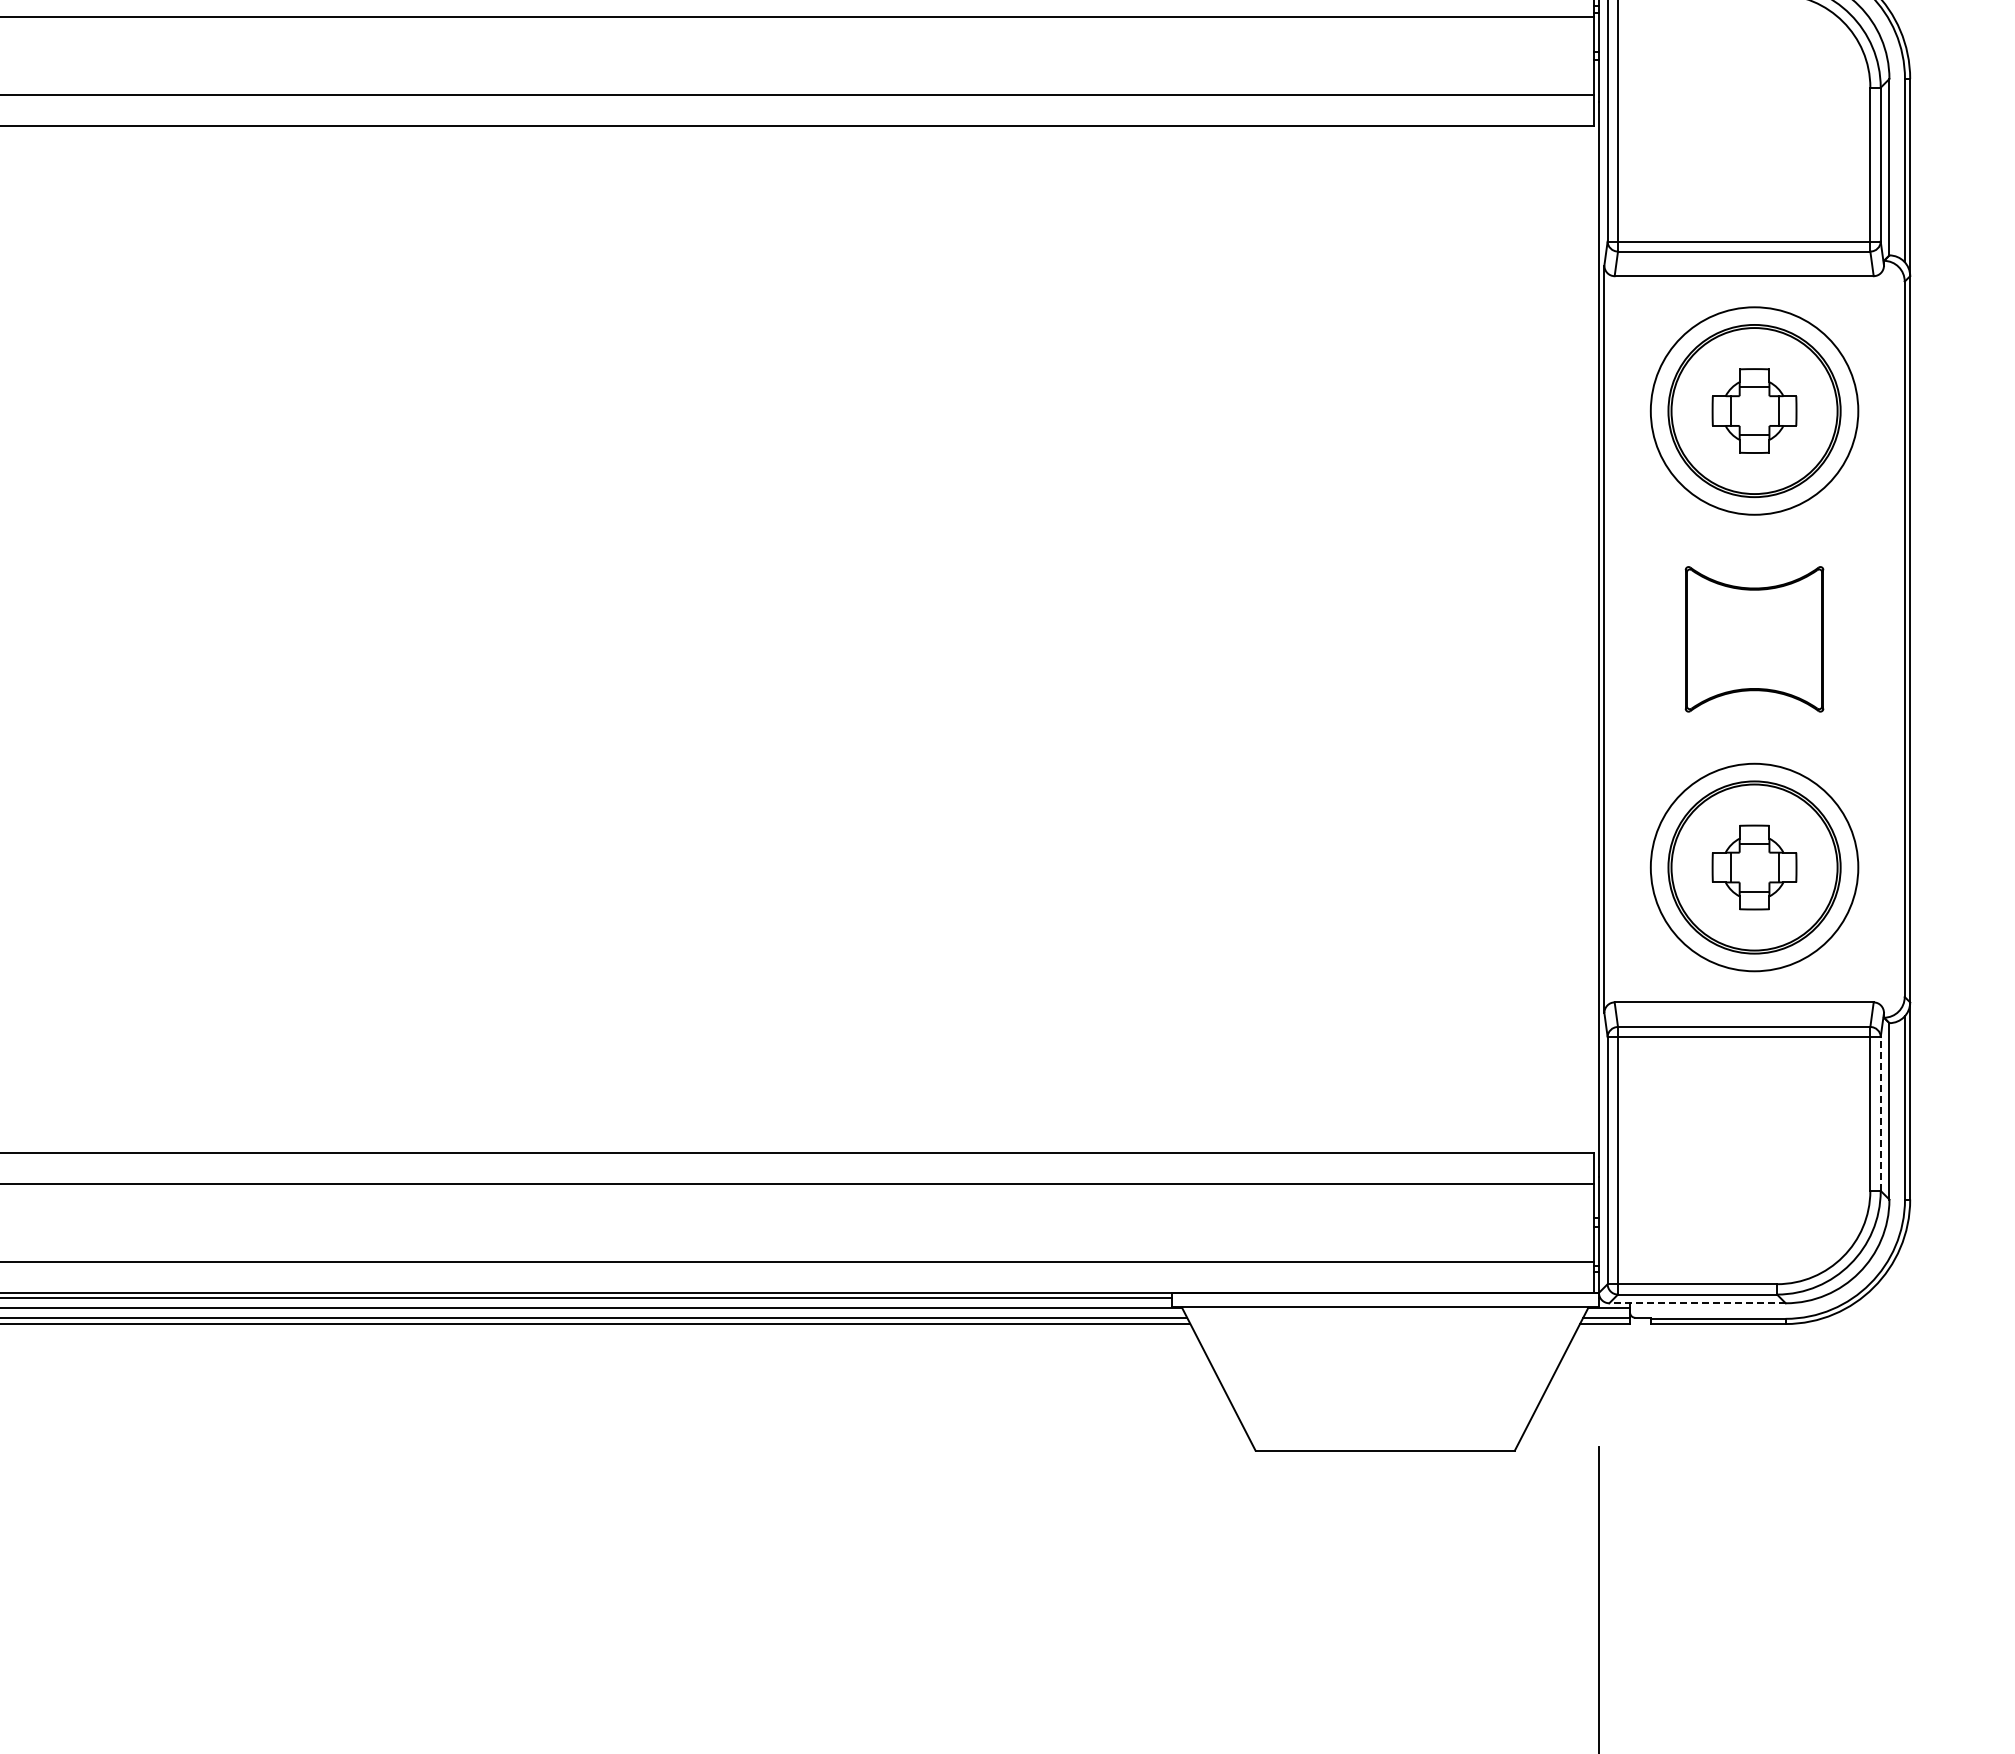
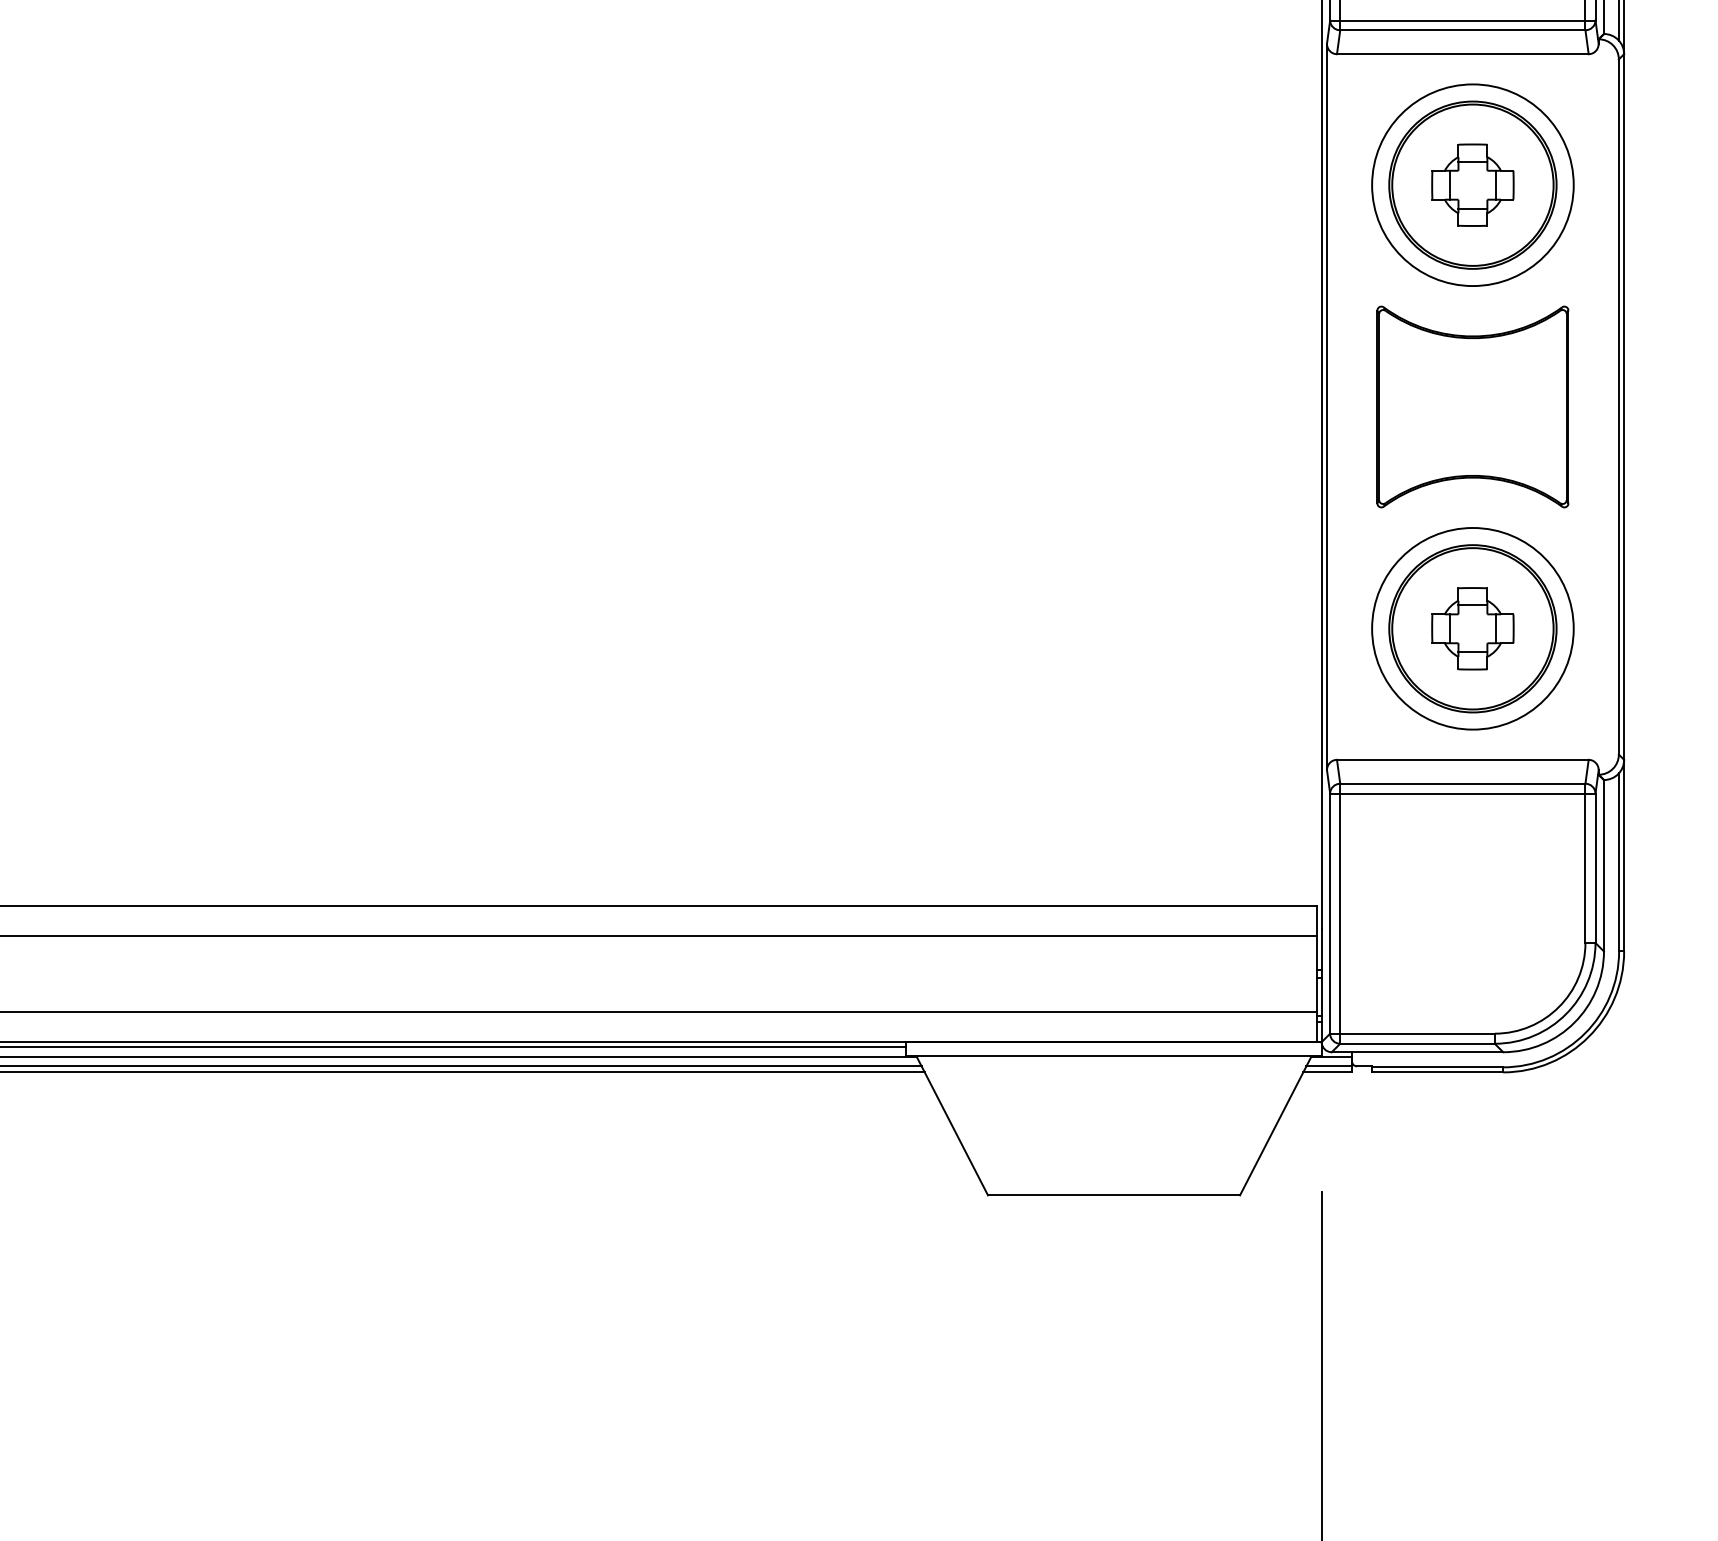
part: (1754, 639) -> (1472, 407), size x1.43
line: (1880, 1113) -> (1595, 867), dashed -> solid
line: (1697, 1303) -> (1417, 1052), dashed -> solid

